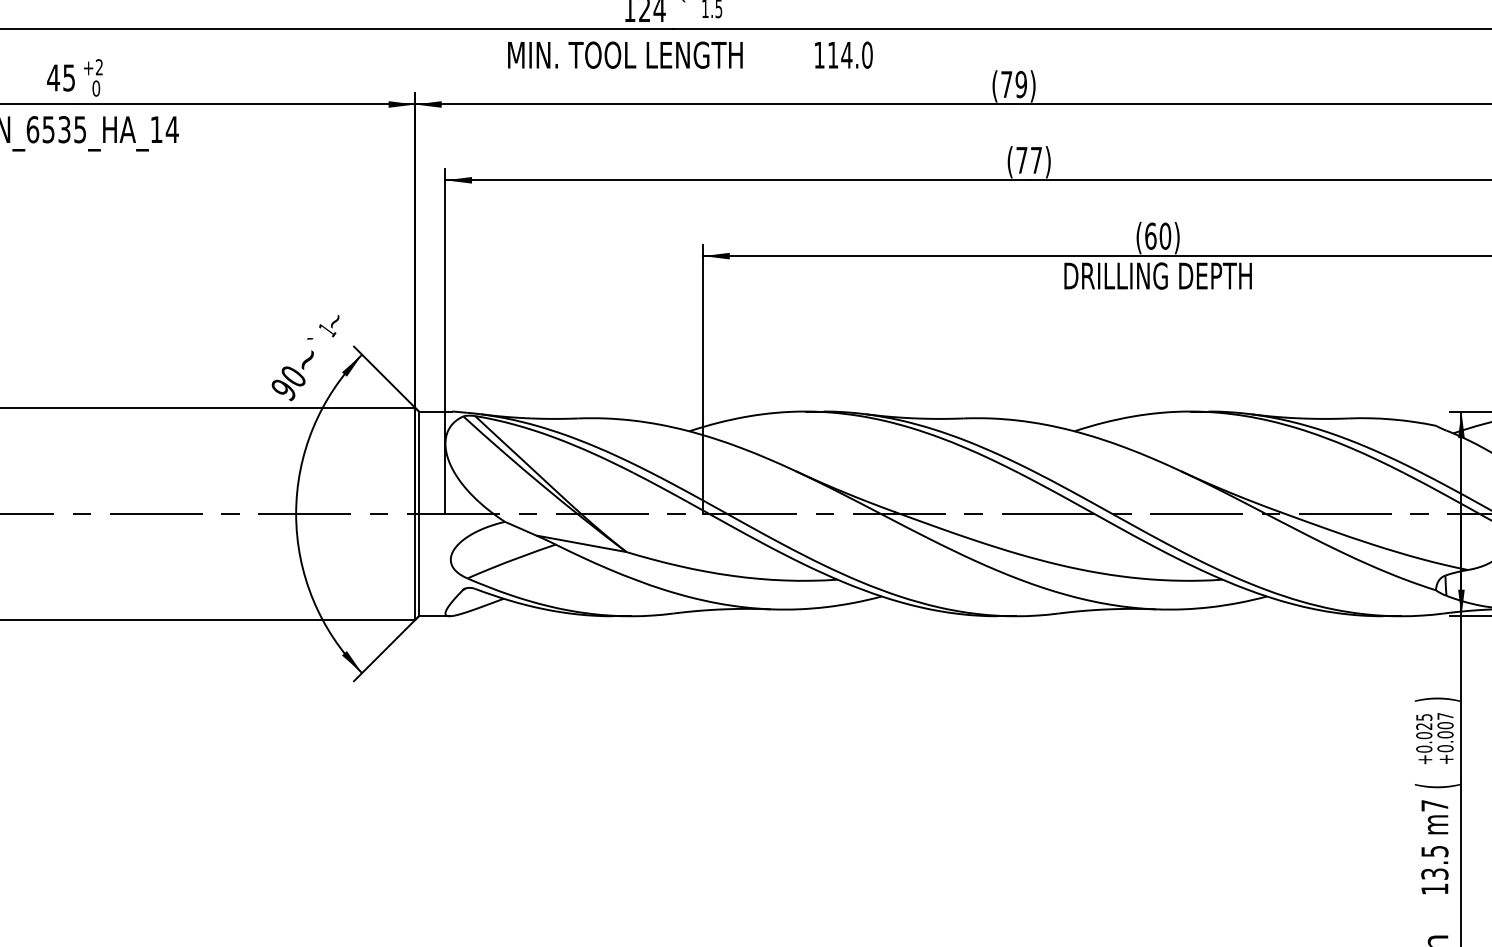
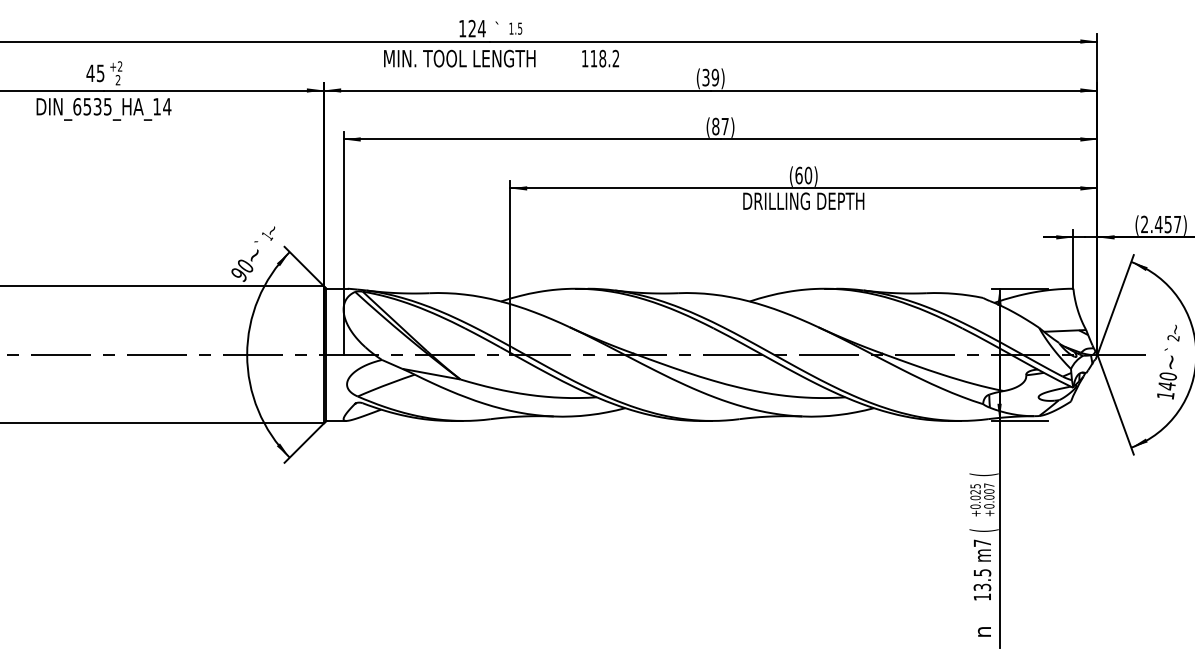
text: (857, 54) -> (609, 58), 114.0 -> 118.2
text: (1005, 84) -> (705, 77), (79) -> (39)
text: (95, 88) -> (117, 80), 0 -> 2
text: (1021, 160) -> (715, 126), (77) -> (87)
text: (1436, 699) -> (983, 474), ) -> (

